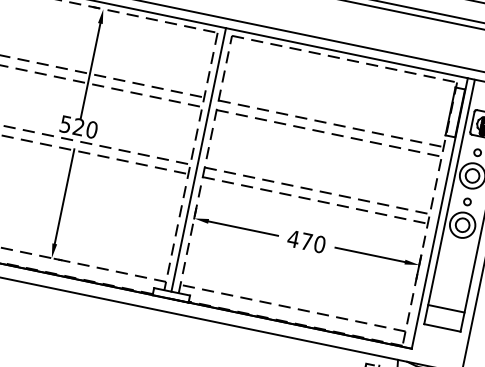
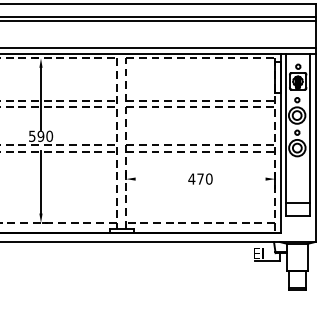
text: (78, 125) -> (40, 135), 520 -> 590
line: (198, 160) -> (121, 141), removed
line: (243, 229) -> (158, 179), removed
line: (369, 255) -> (242, 179), removed

